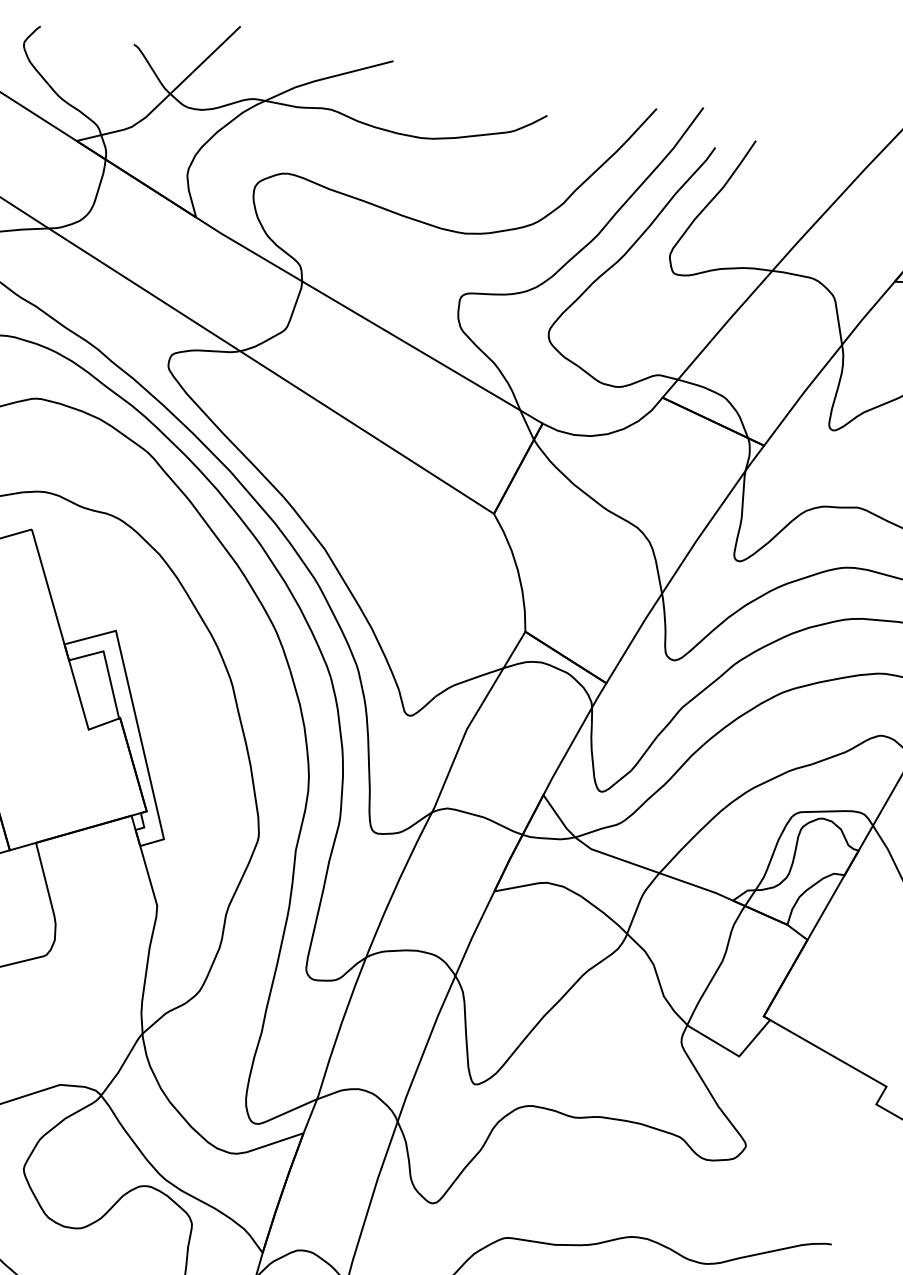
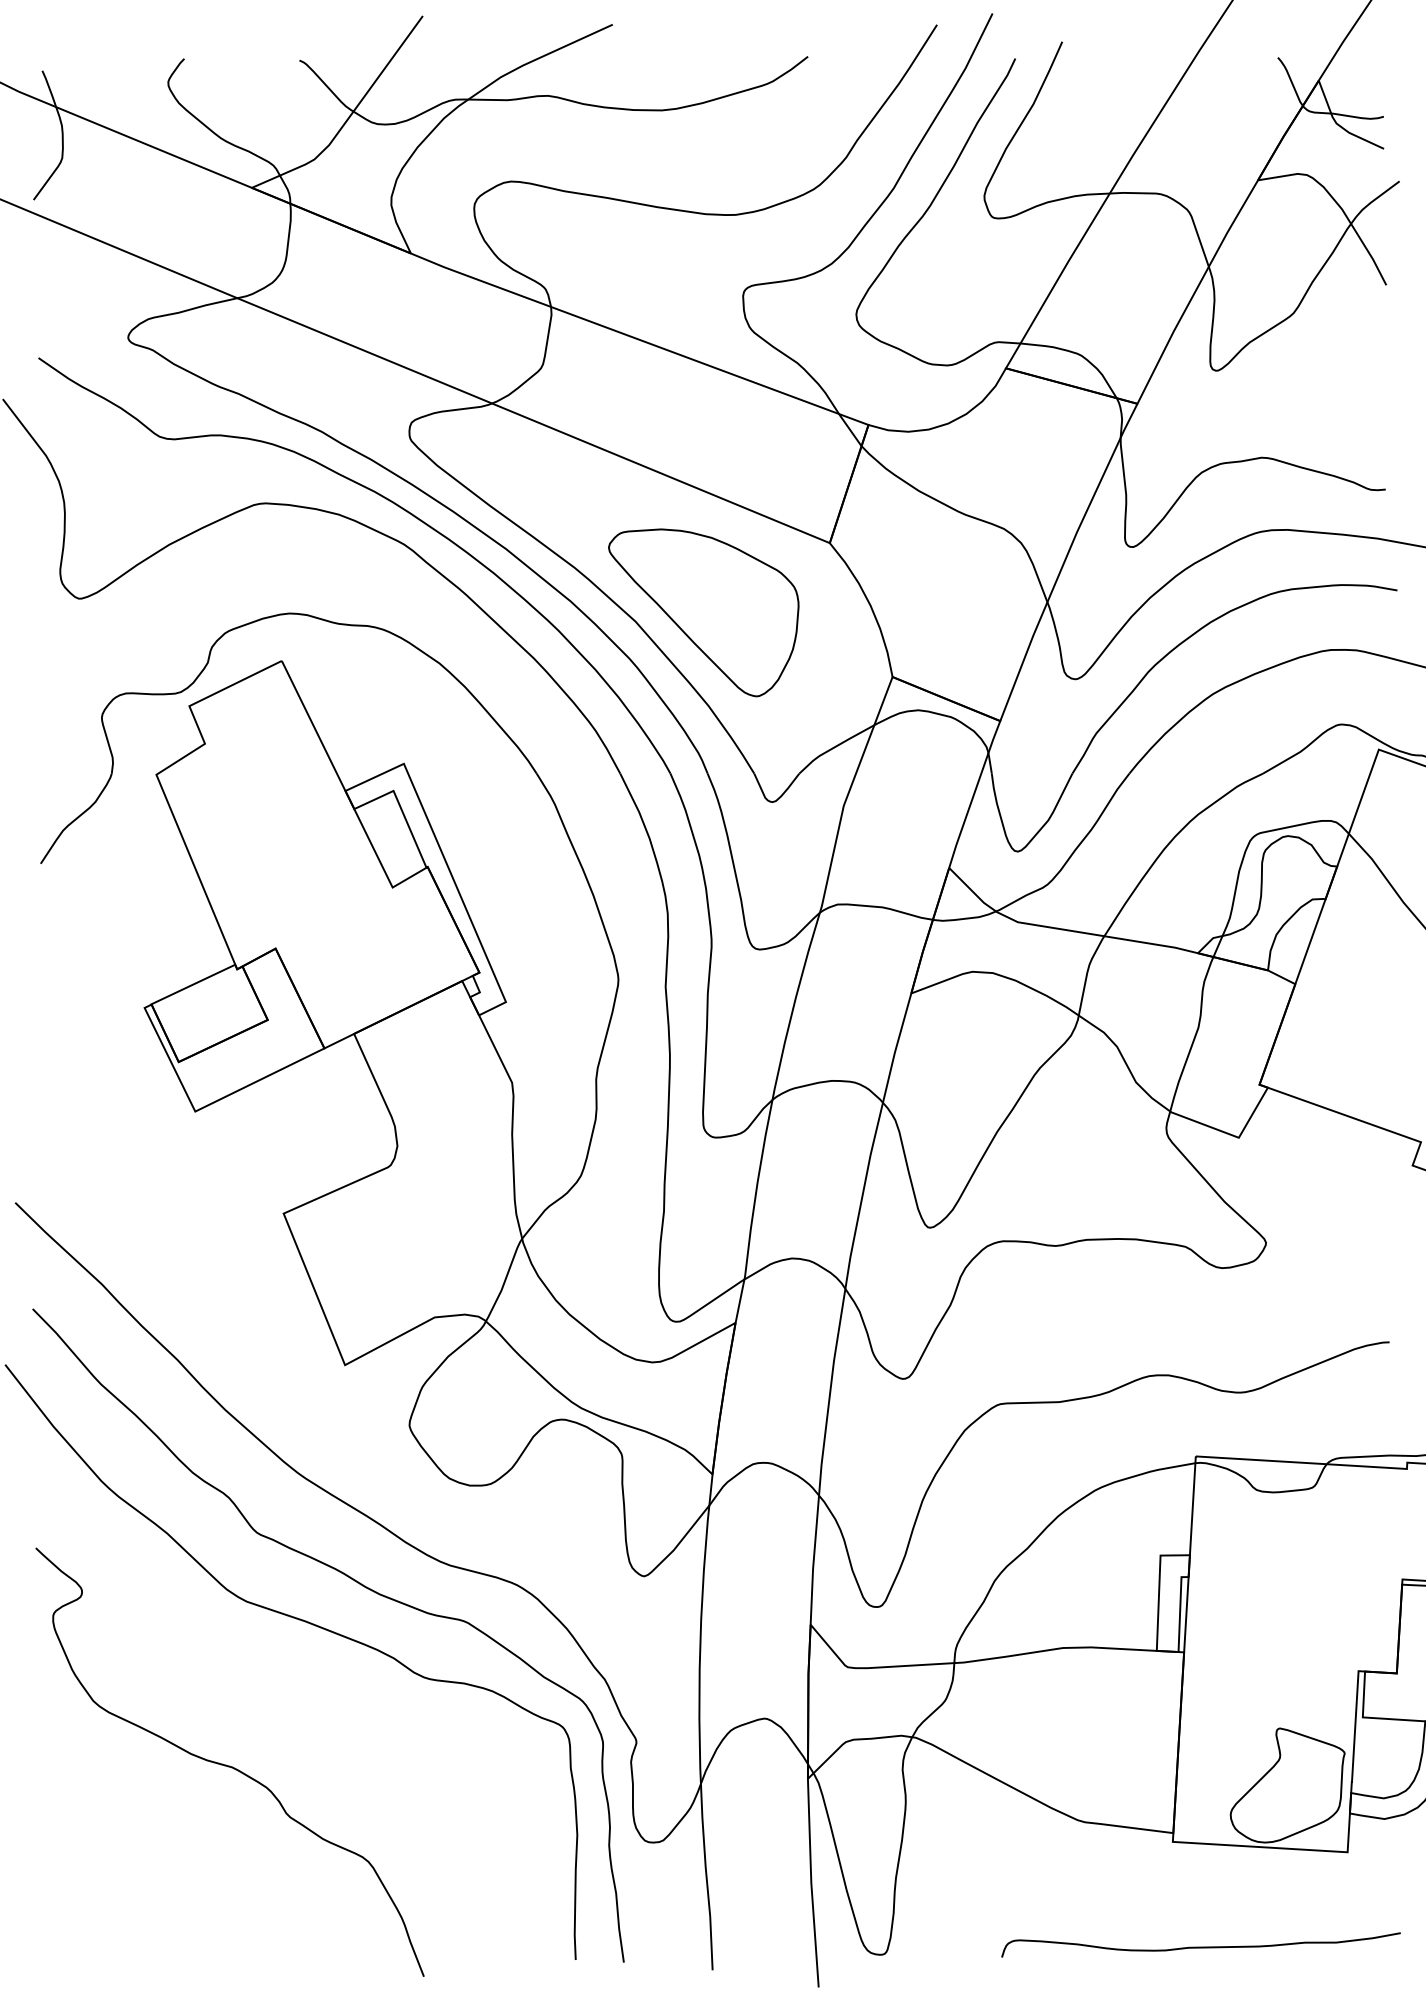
part: (381, 551) -> (703, 612), added

